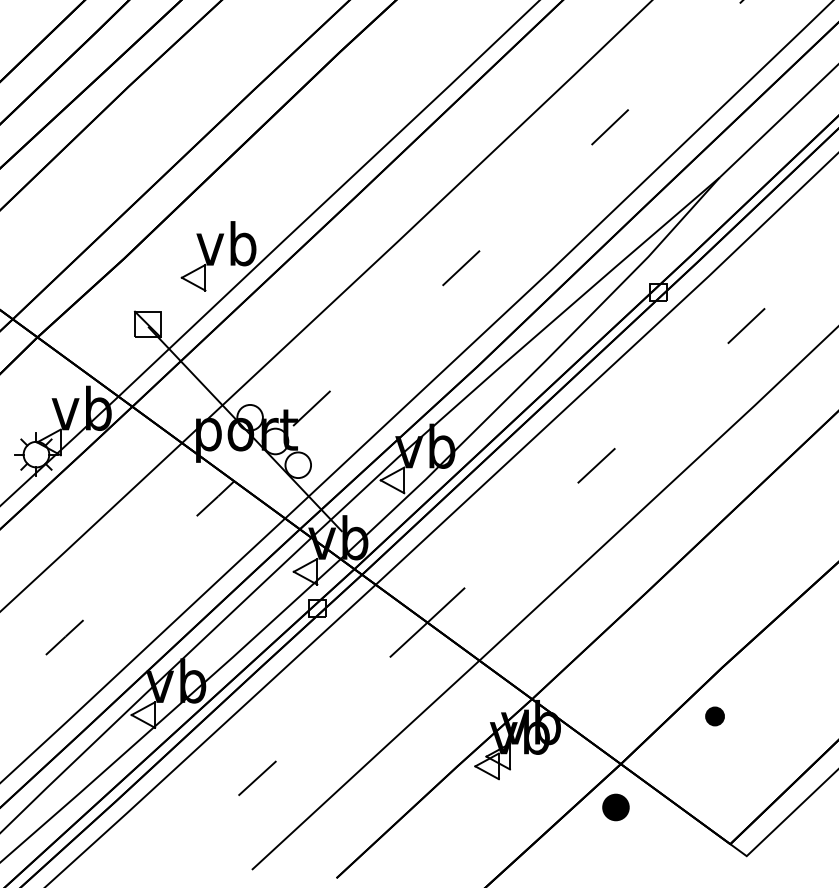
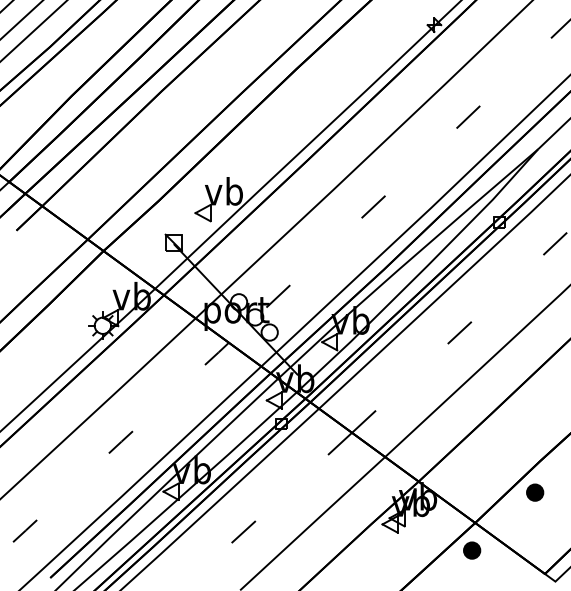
part: (715, 716) -> (535, 492), size x1.43

